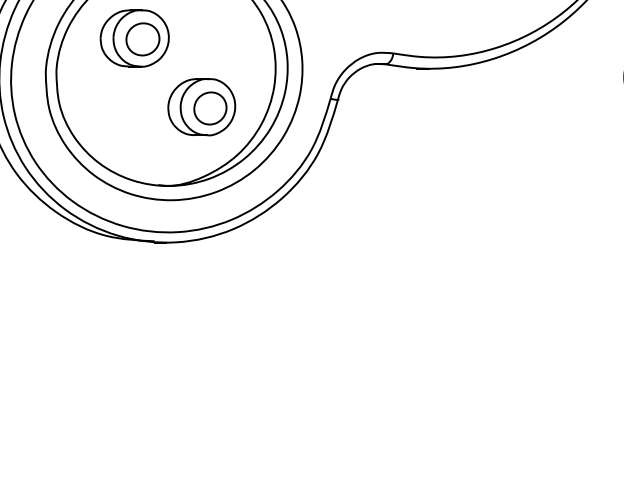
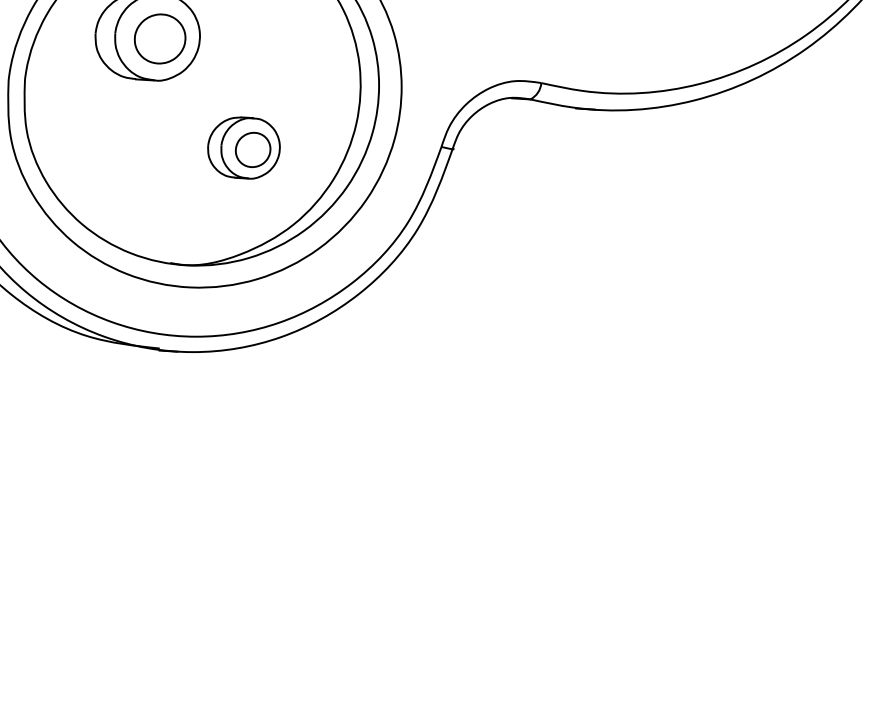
part: (201, 107) -> (243, 148), size x0.7

